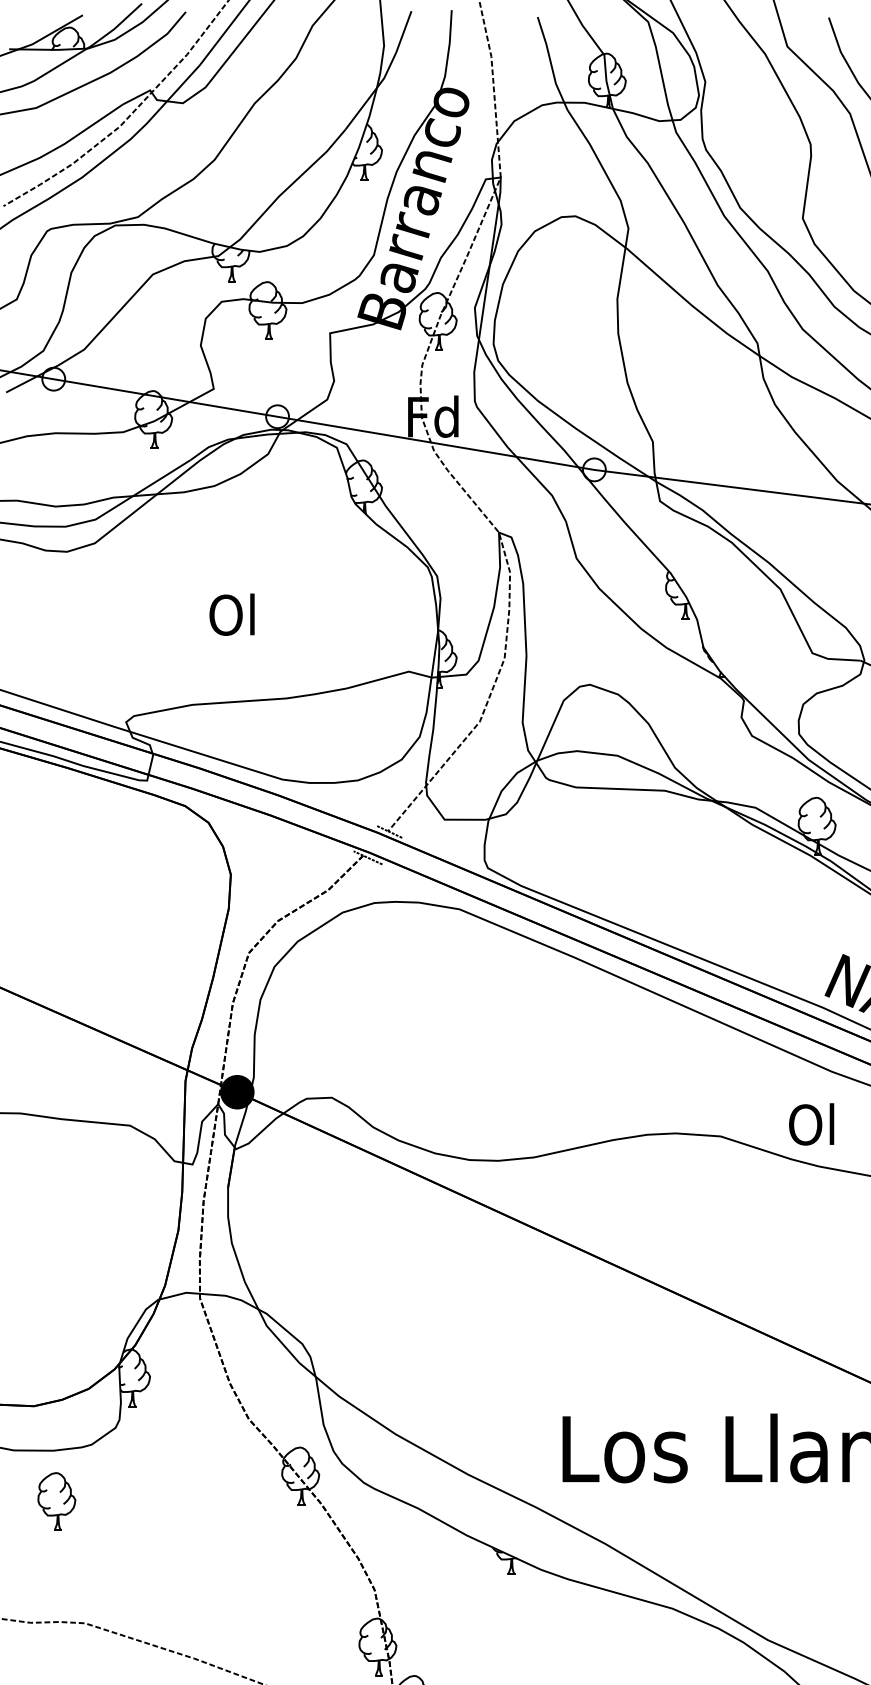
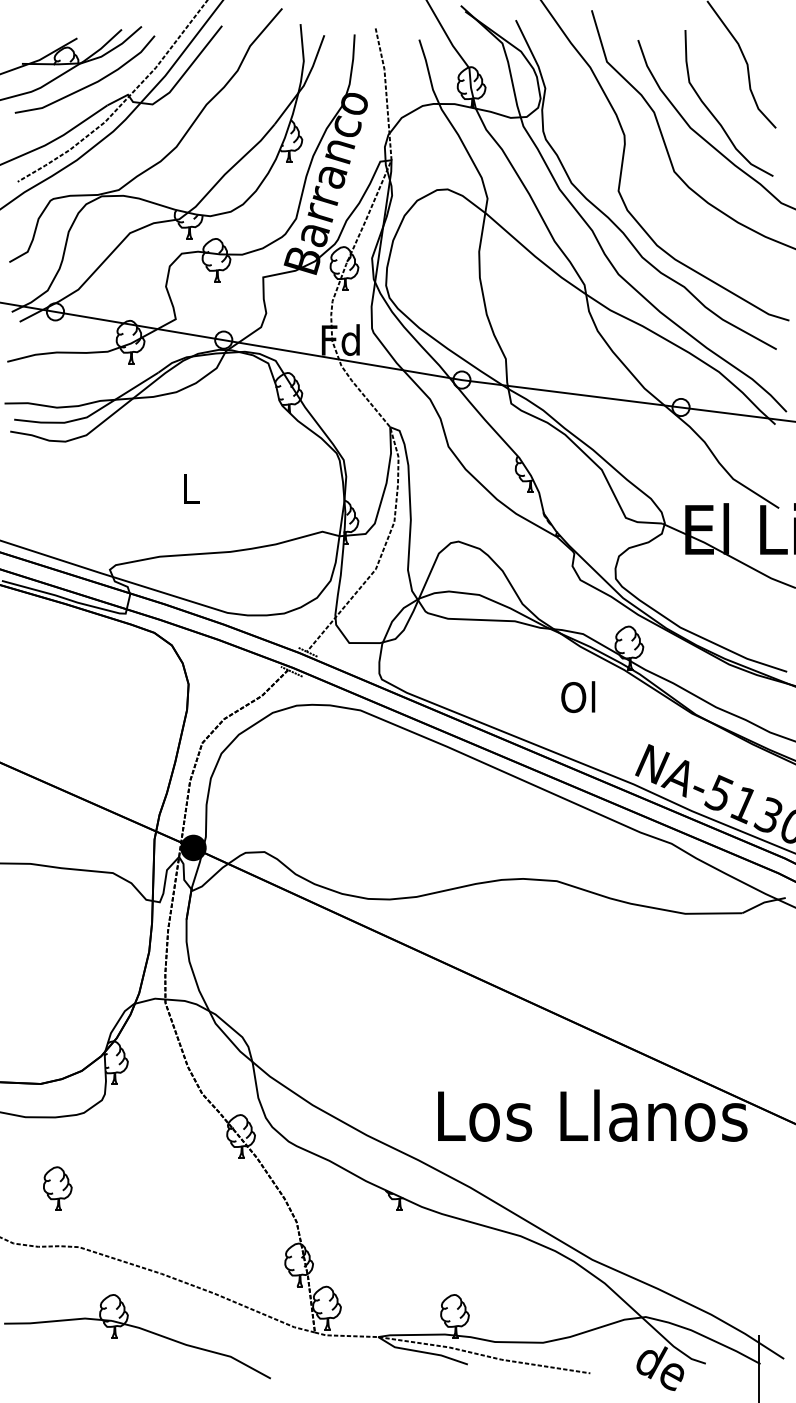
text: (232, 614) -> (189, 488), Ol -> L
text: (811, 1124) -> (578, 697), moved
part: (56, 1501) -> (57, 1188), moved

